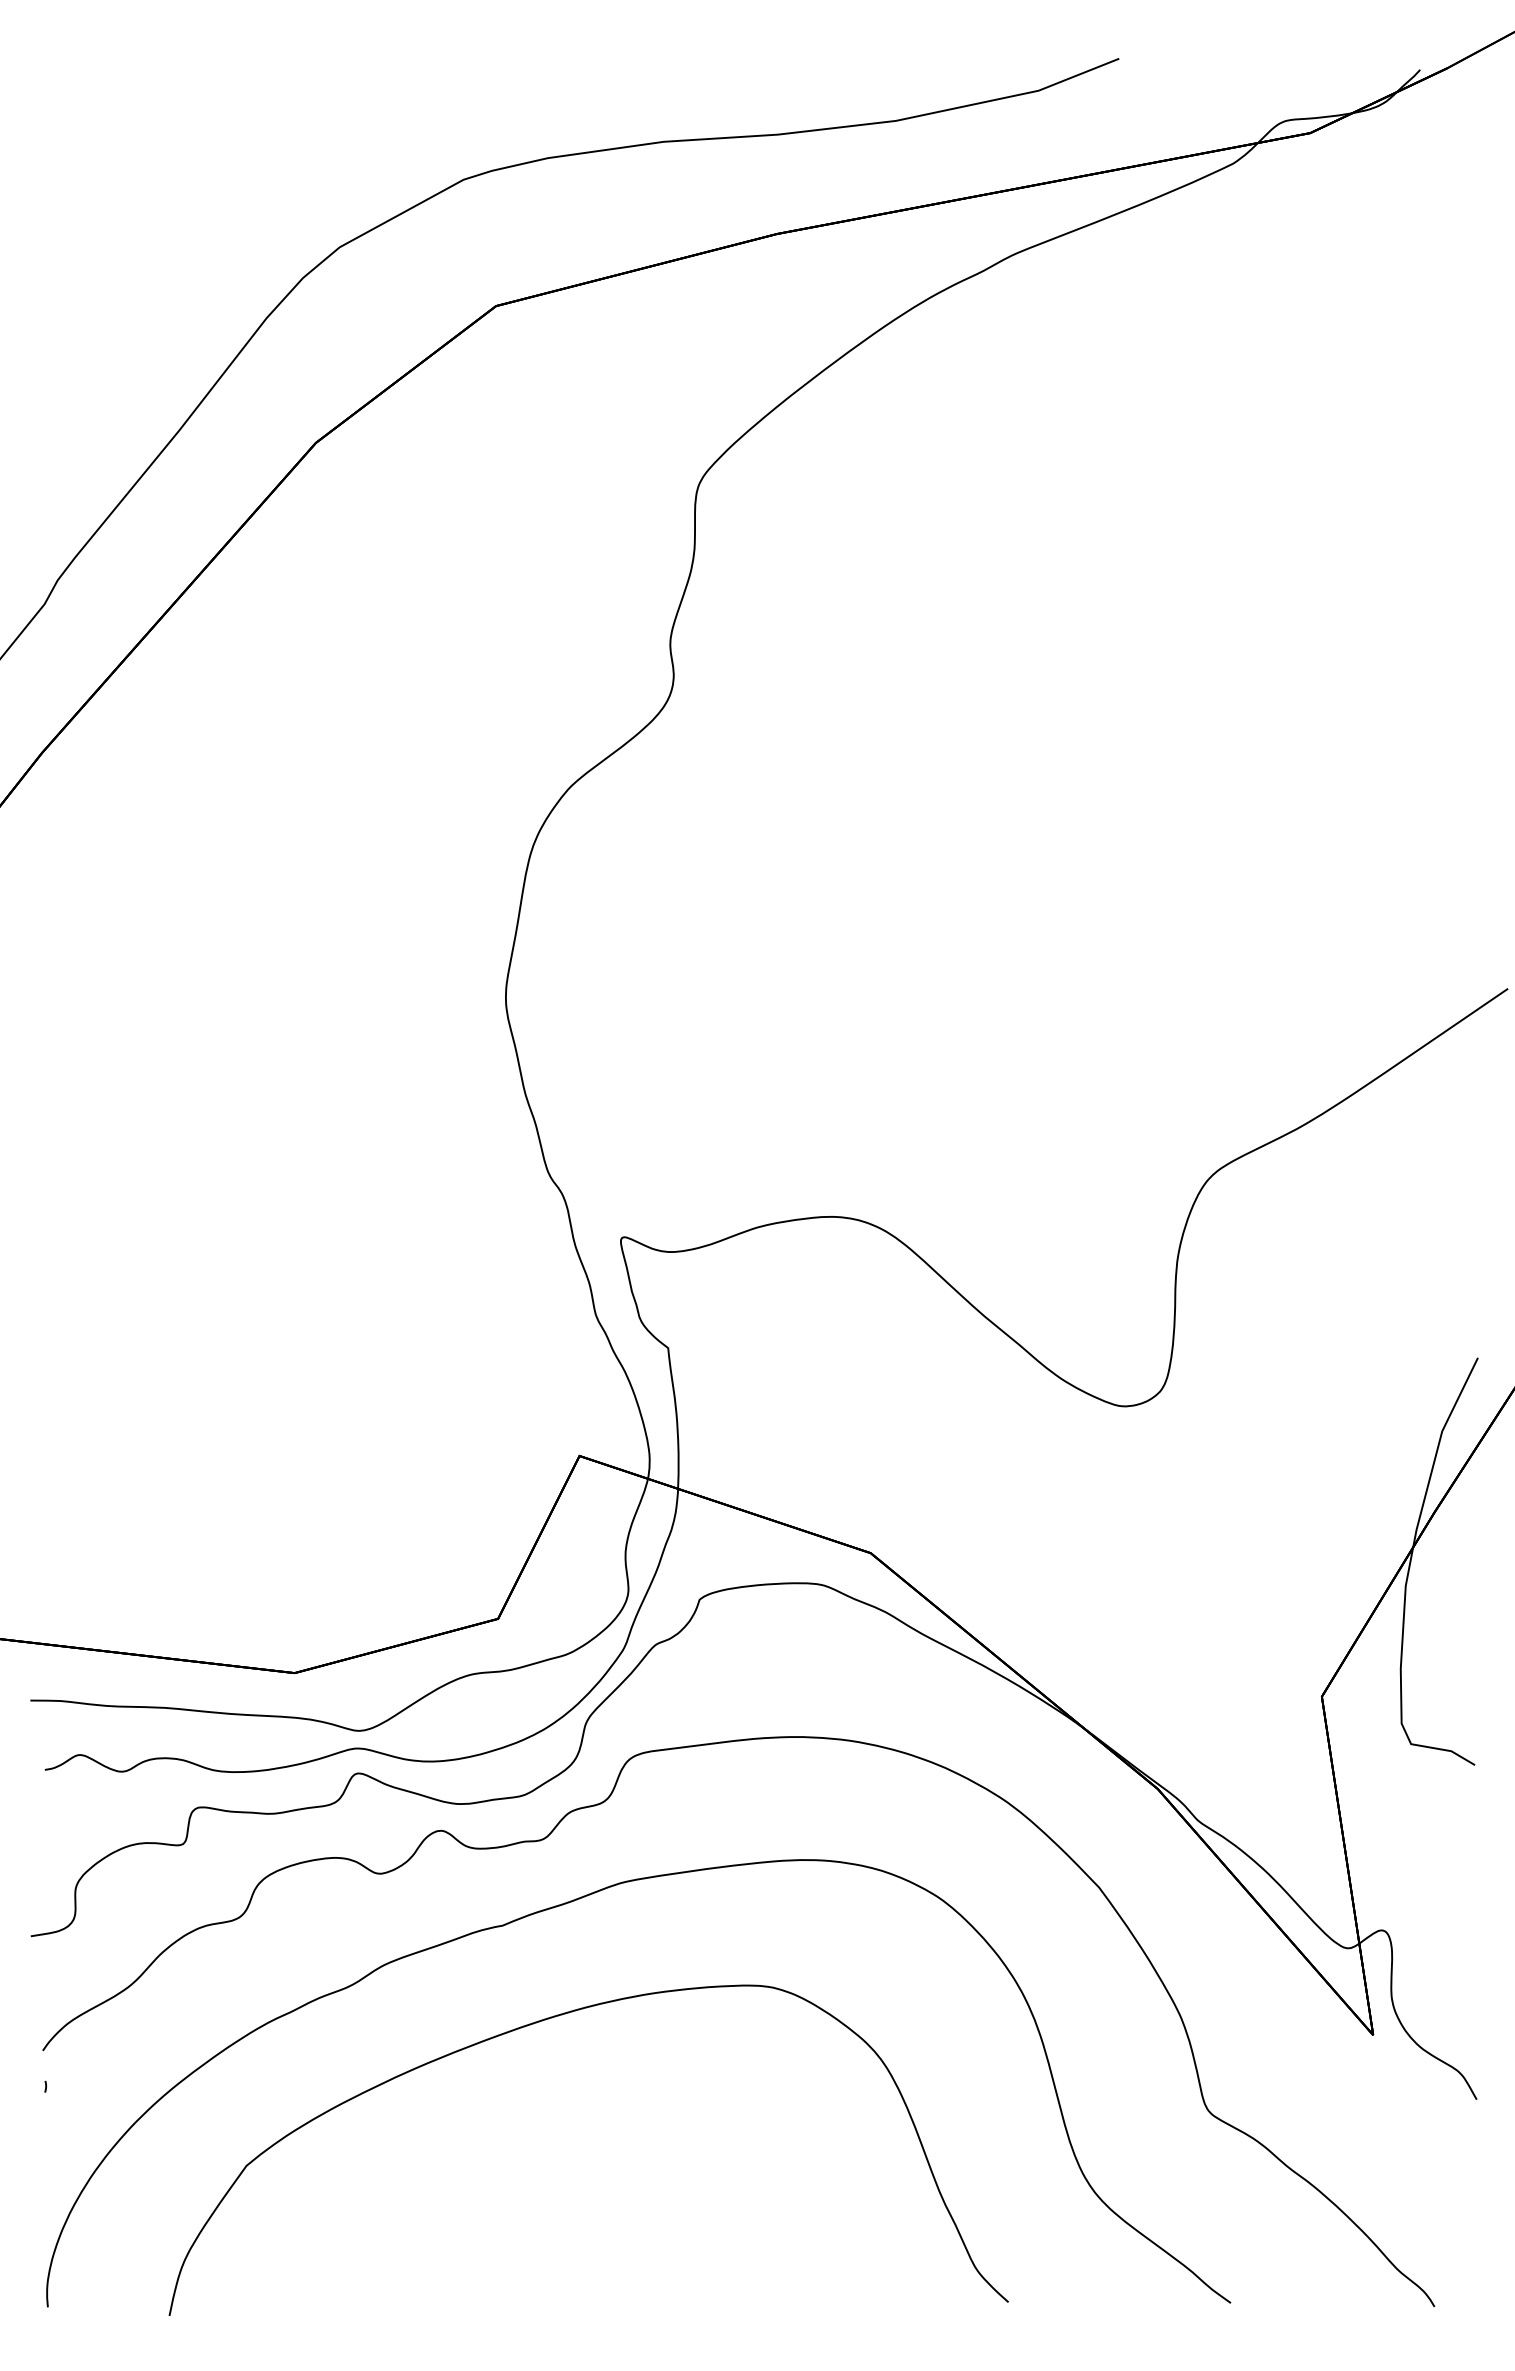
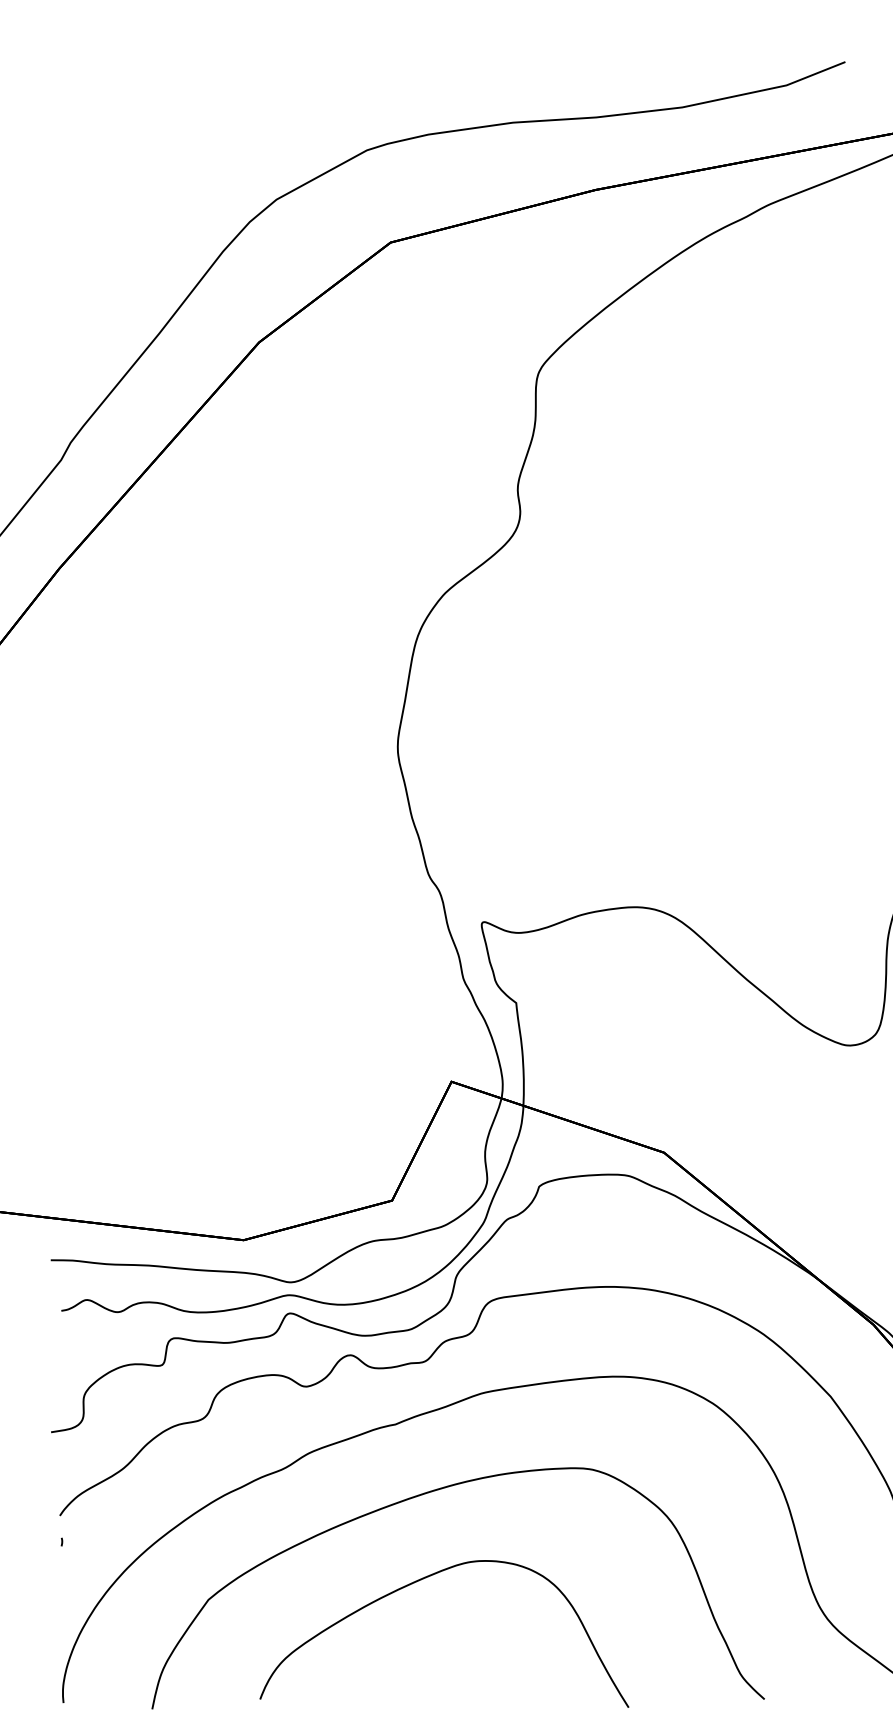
part: (539, 2138) -> (422, 1579), added

